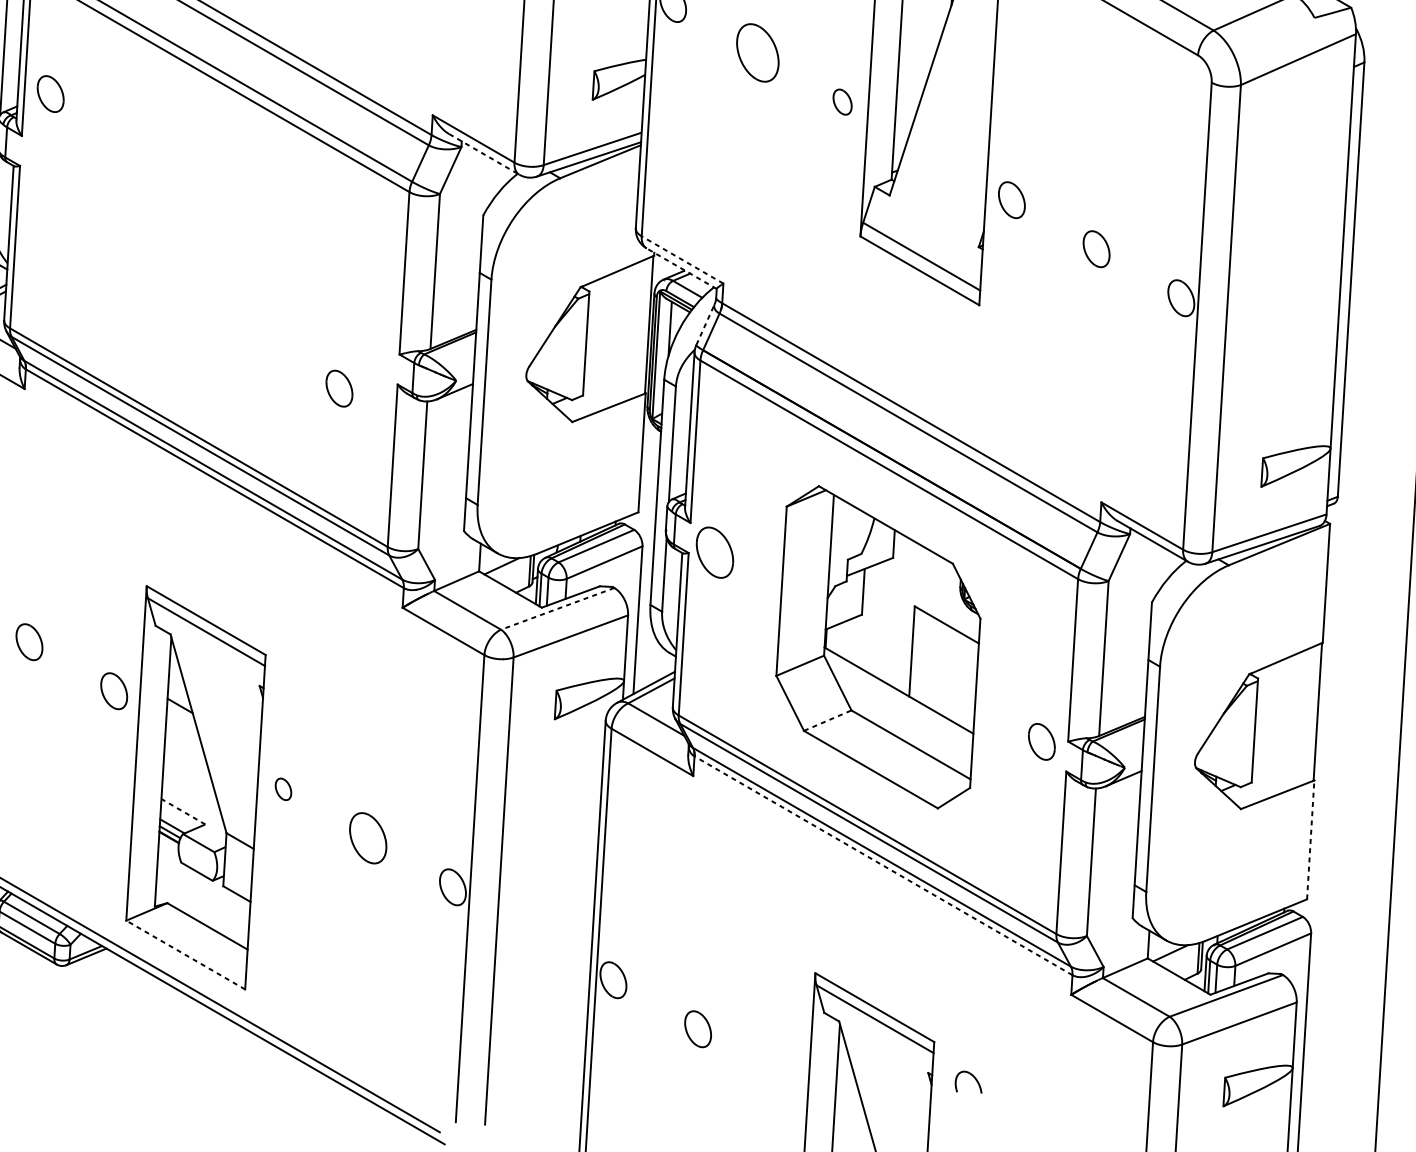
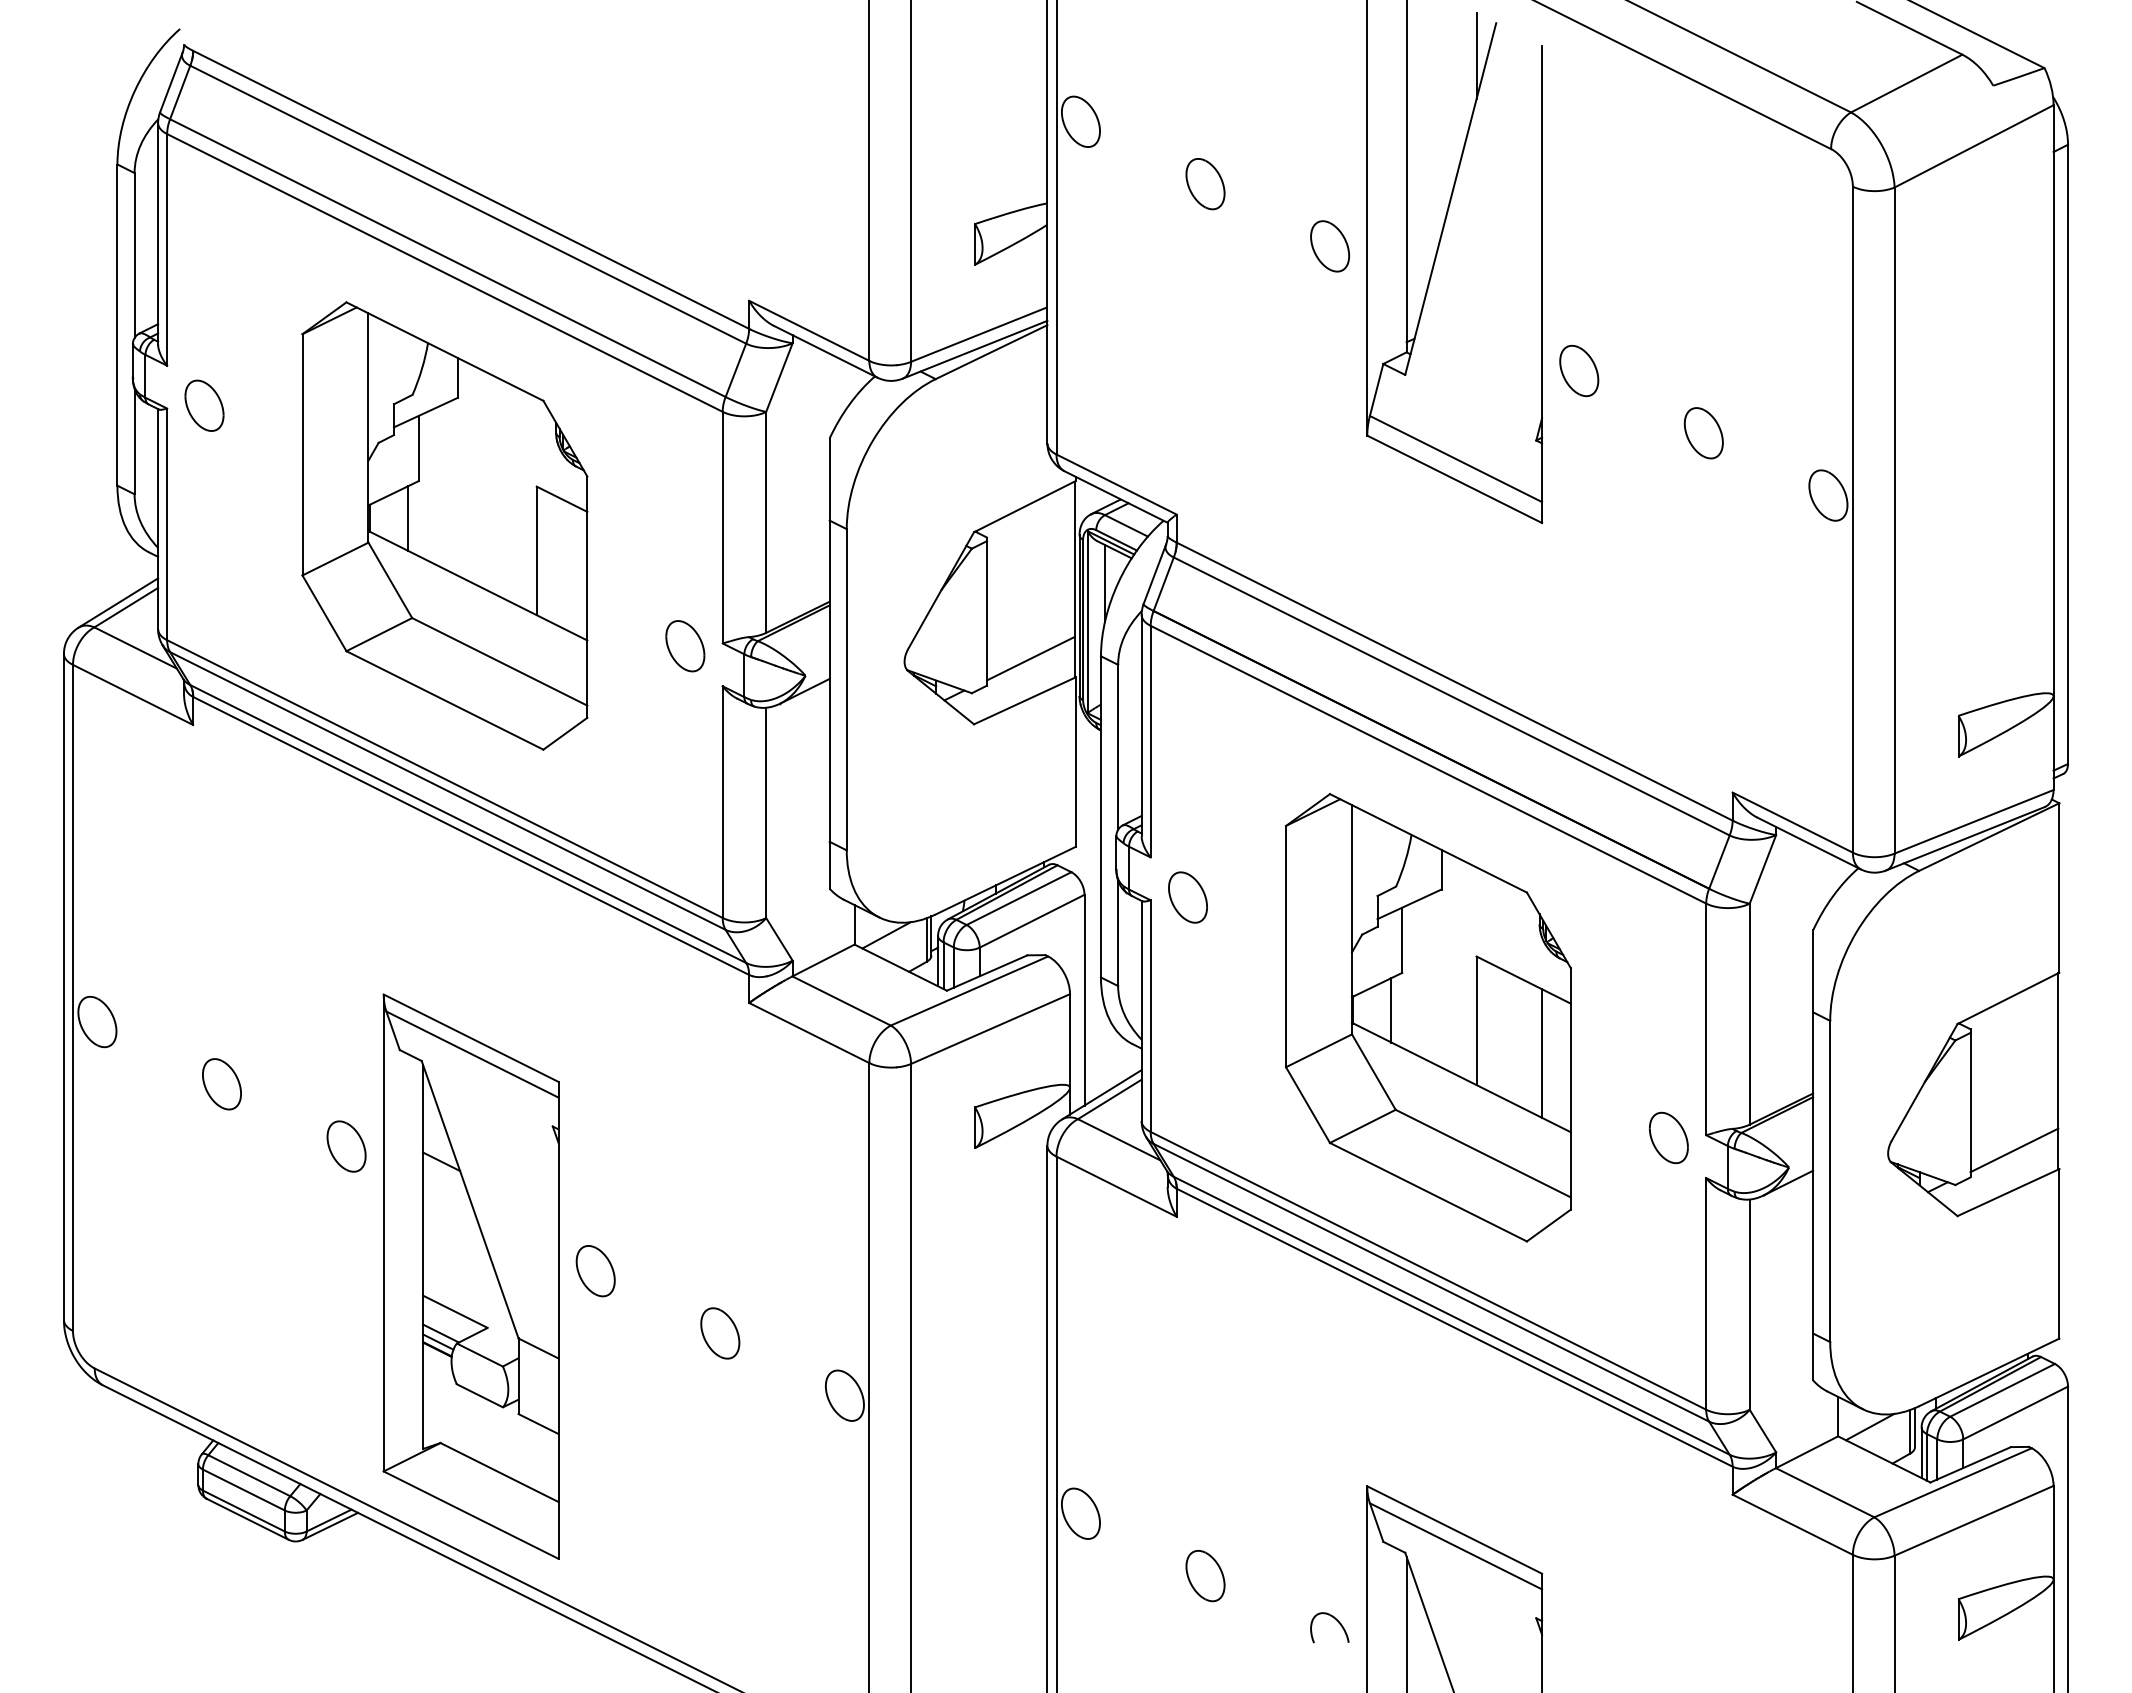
part: (757, 53) -> (1205, 184), size x0.62
part: (50, 93) -> (204, 405), moved
part: (842, 102) -> (1330, 246), size x1.43
line: (484, 154) -> (825, 351), dashed -> solid
part: (209, 259) -> (444, 525), added
line: (682, 259) -> (1116, 484), dashed -> solid
line: (681, 269) -> (1116, 497), dashed -> solid
line: (705, 324) -> (1154, 574), dashed -> solid
line: (614, 378) -> (1030, 658), added
part: (339, 388) -> (685, 646), moved
part: (714, 552) -> (1187, 897), size x0.71
line: (557, 609) -> (969, 991), dashed -> solid
line: (852, 640) -> (1391, 1010), added
line: (956, 677) -> (1542, 1053), added
line: (827, 720) -> (1362, 1126), dashed -> solid
line: (1283, 765) -> (2014, 1150), added
part: (283, 789) -> (595, 1271), size x1.67
line: (182, 811) -> (454, 1311), dashed -> solid
part: (368, 838) -> (720, 1333), size x0.71
line: (1310, 839) -> (2059, 1253), dashed -> solid
line: (883, 865) -> (1454, 1327), dashed -> solid
line: (185, 955) -> (471, 1515), dashed -> solid
part: (972, 1076) -> (1334, 1619), moved

